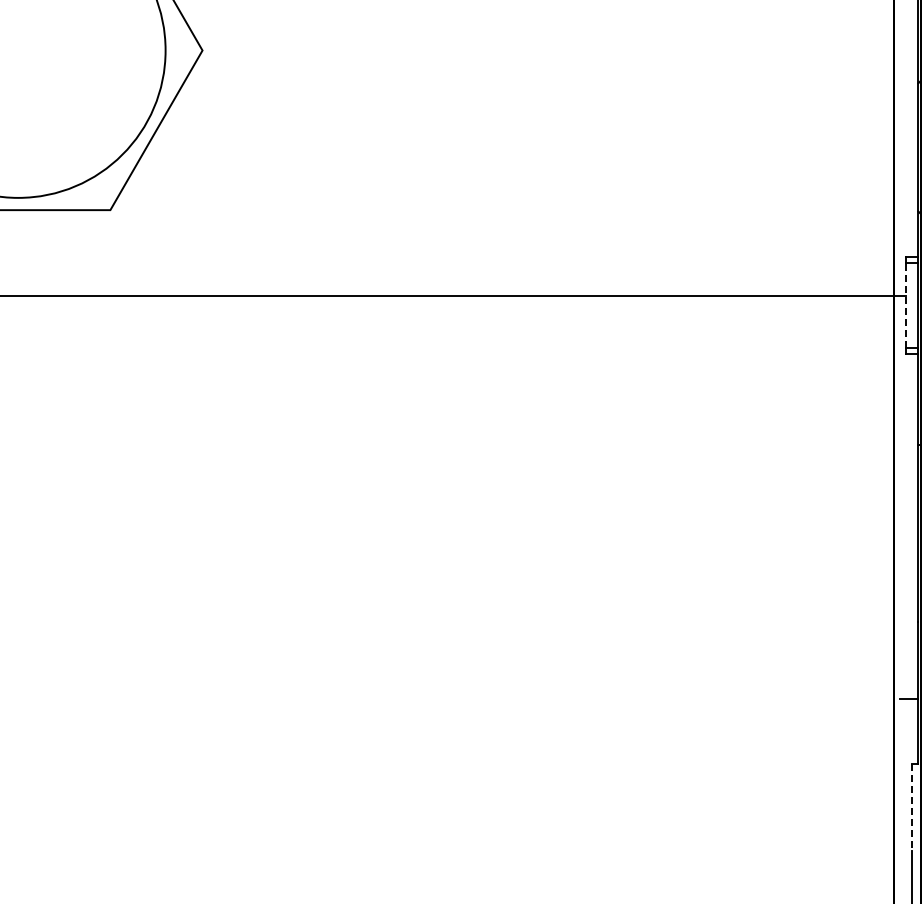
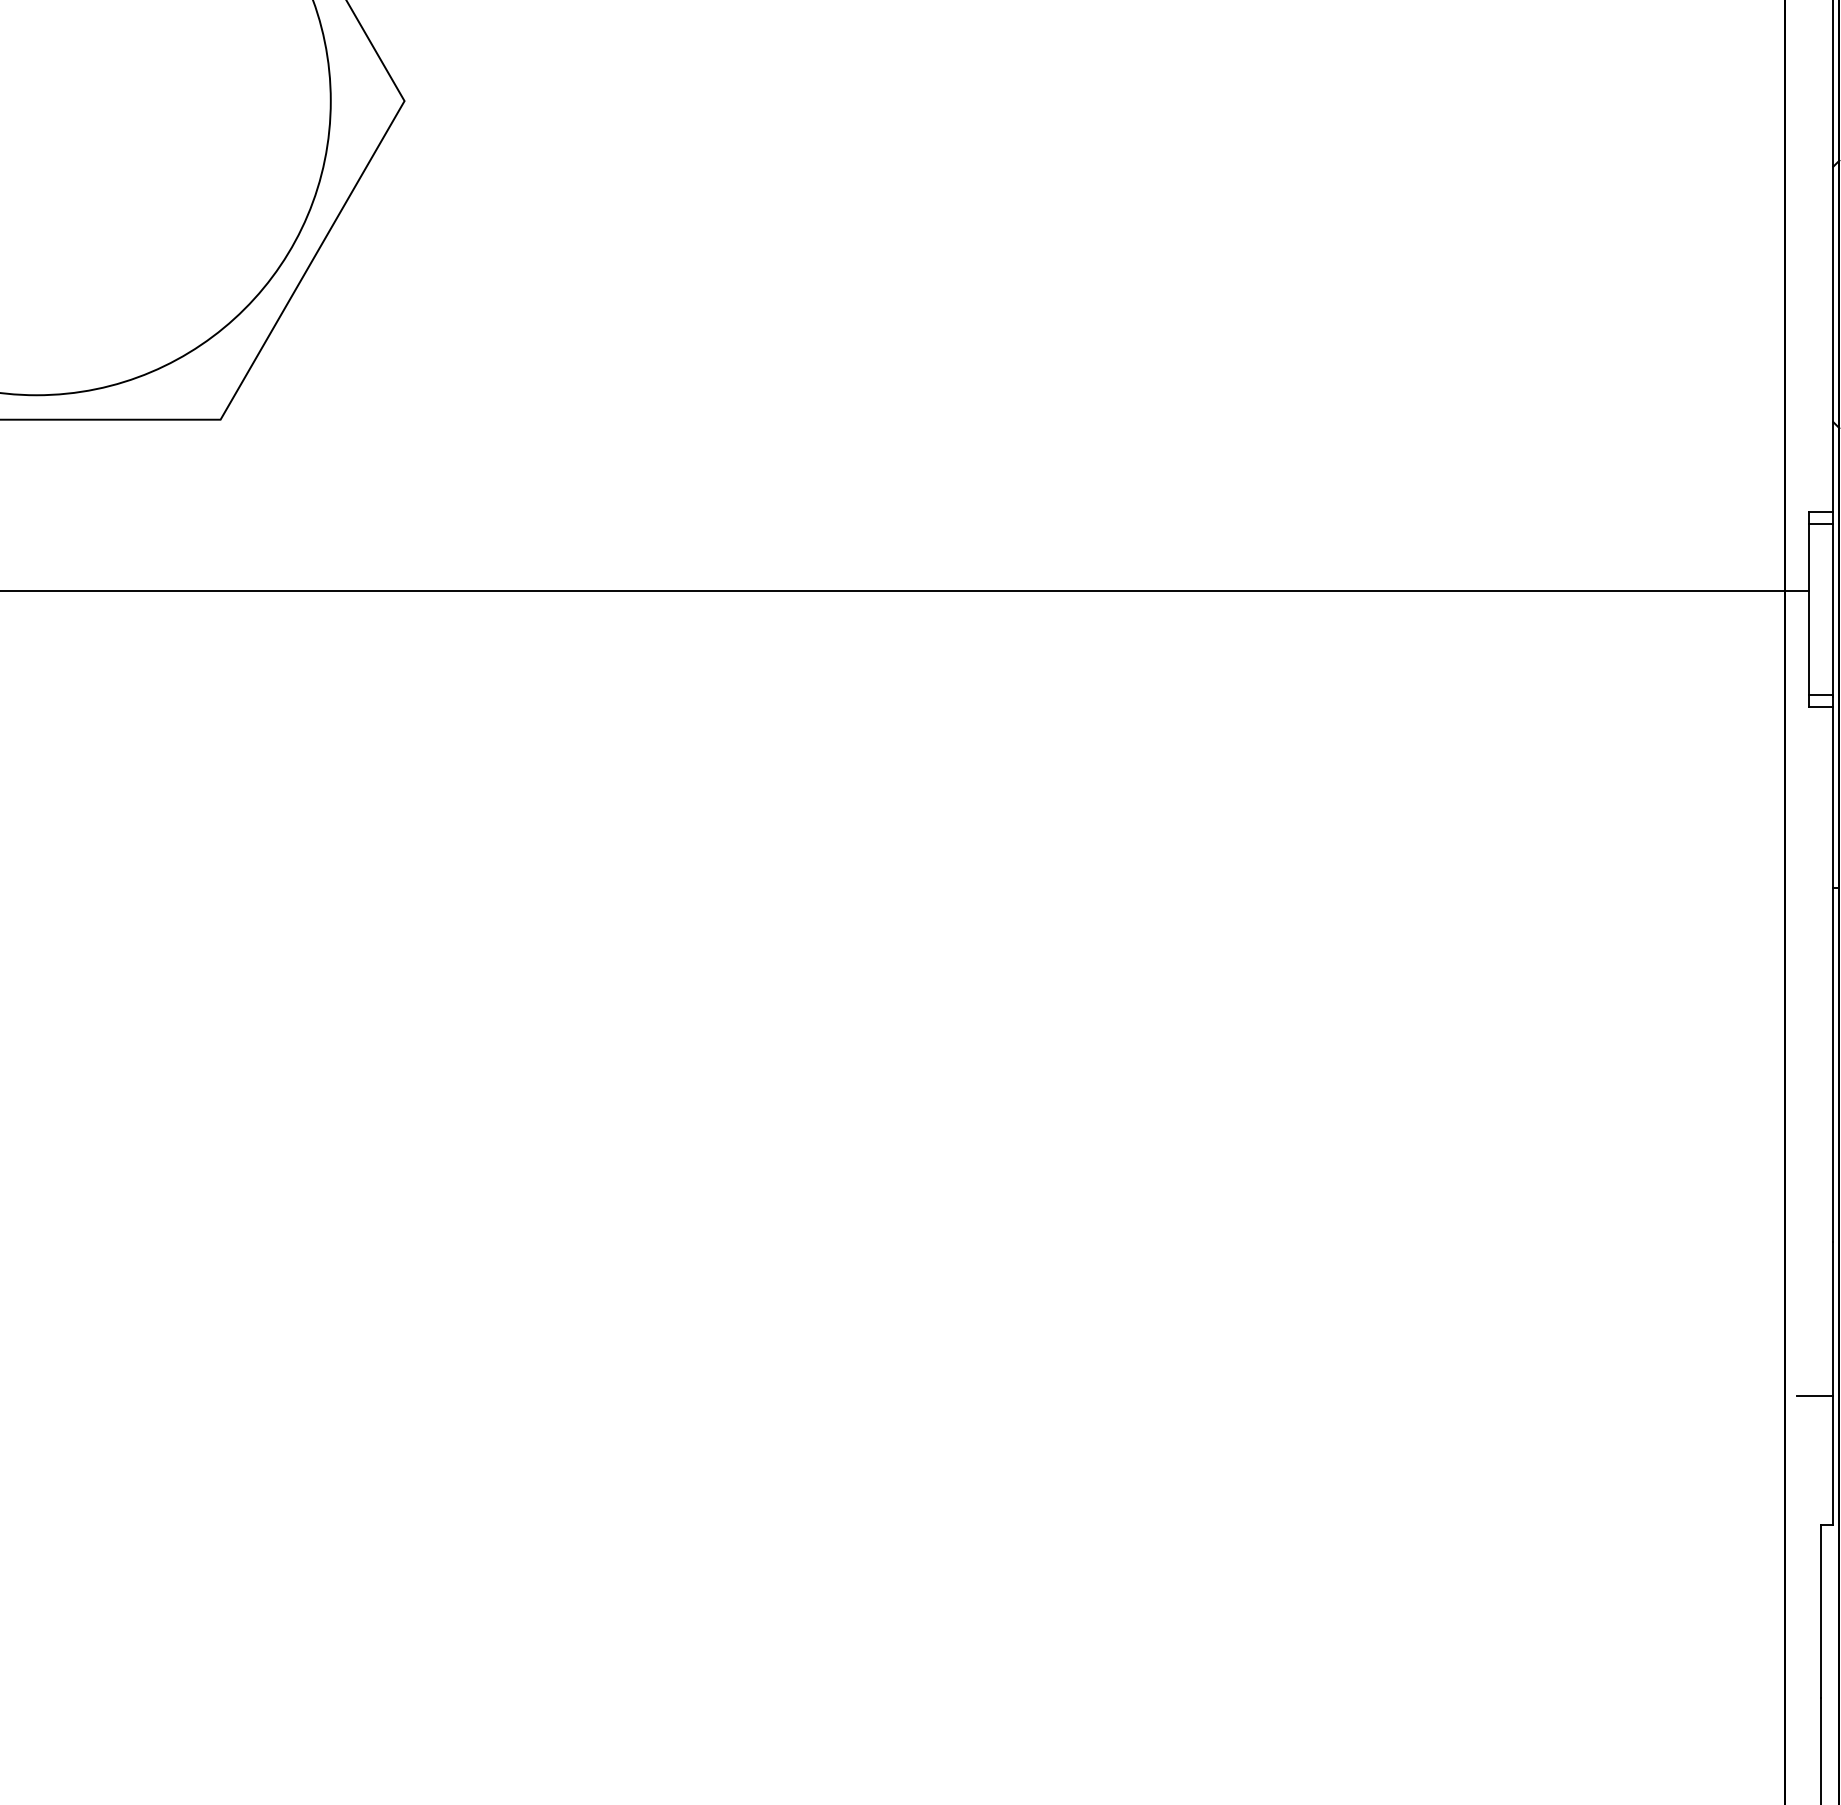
line: (906, 305) -> (1809, 610), dashed -> solid
line: (912, 807) -> (1821, 1612), dashed -> solid

